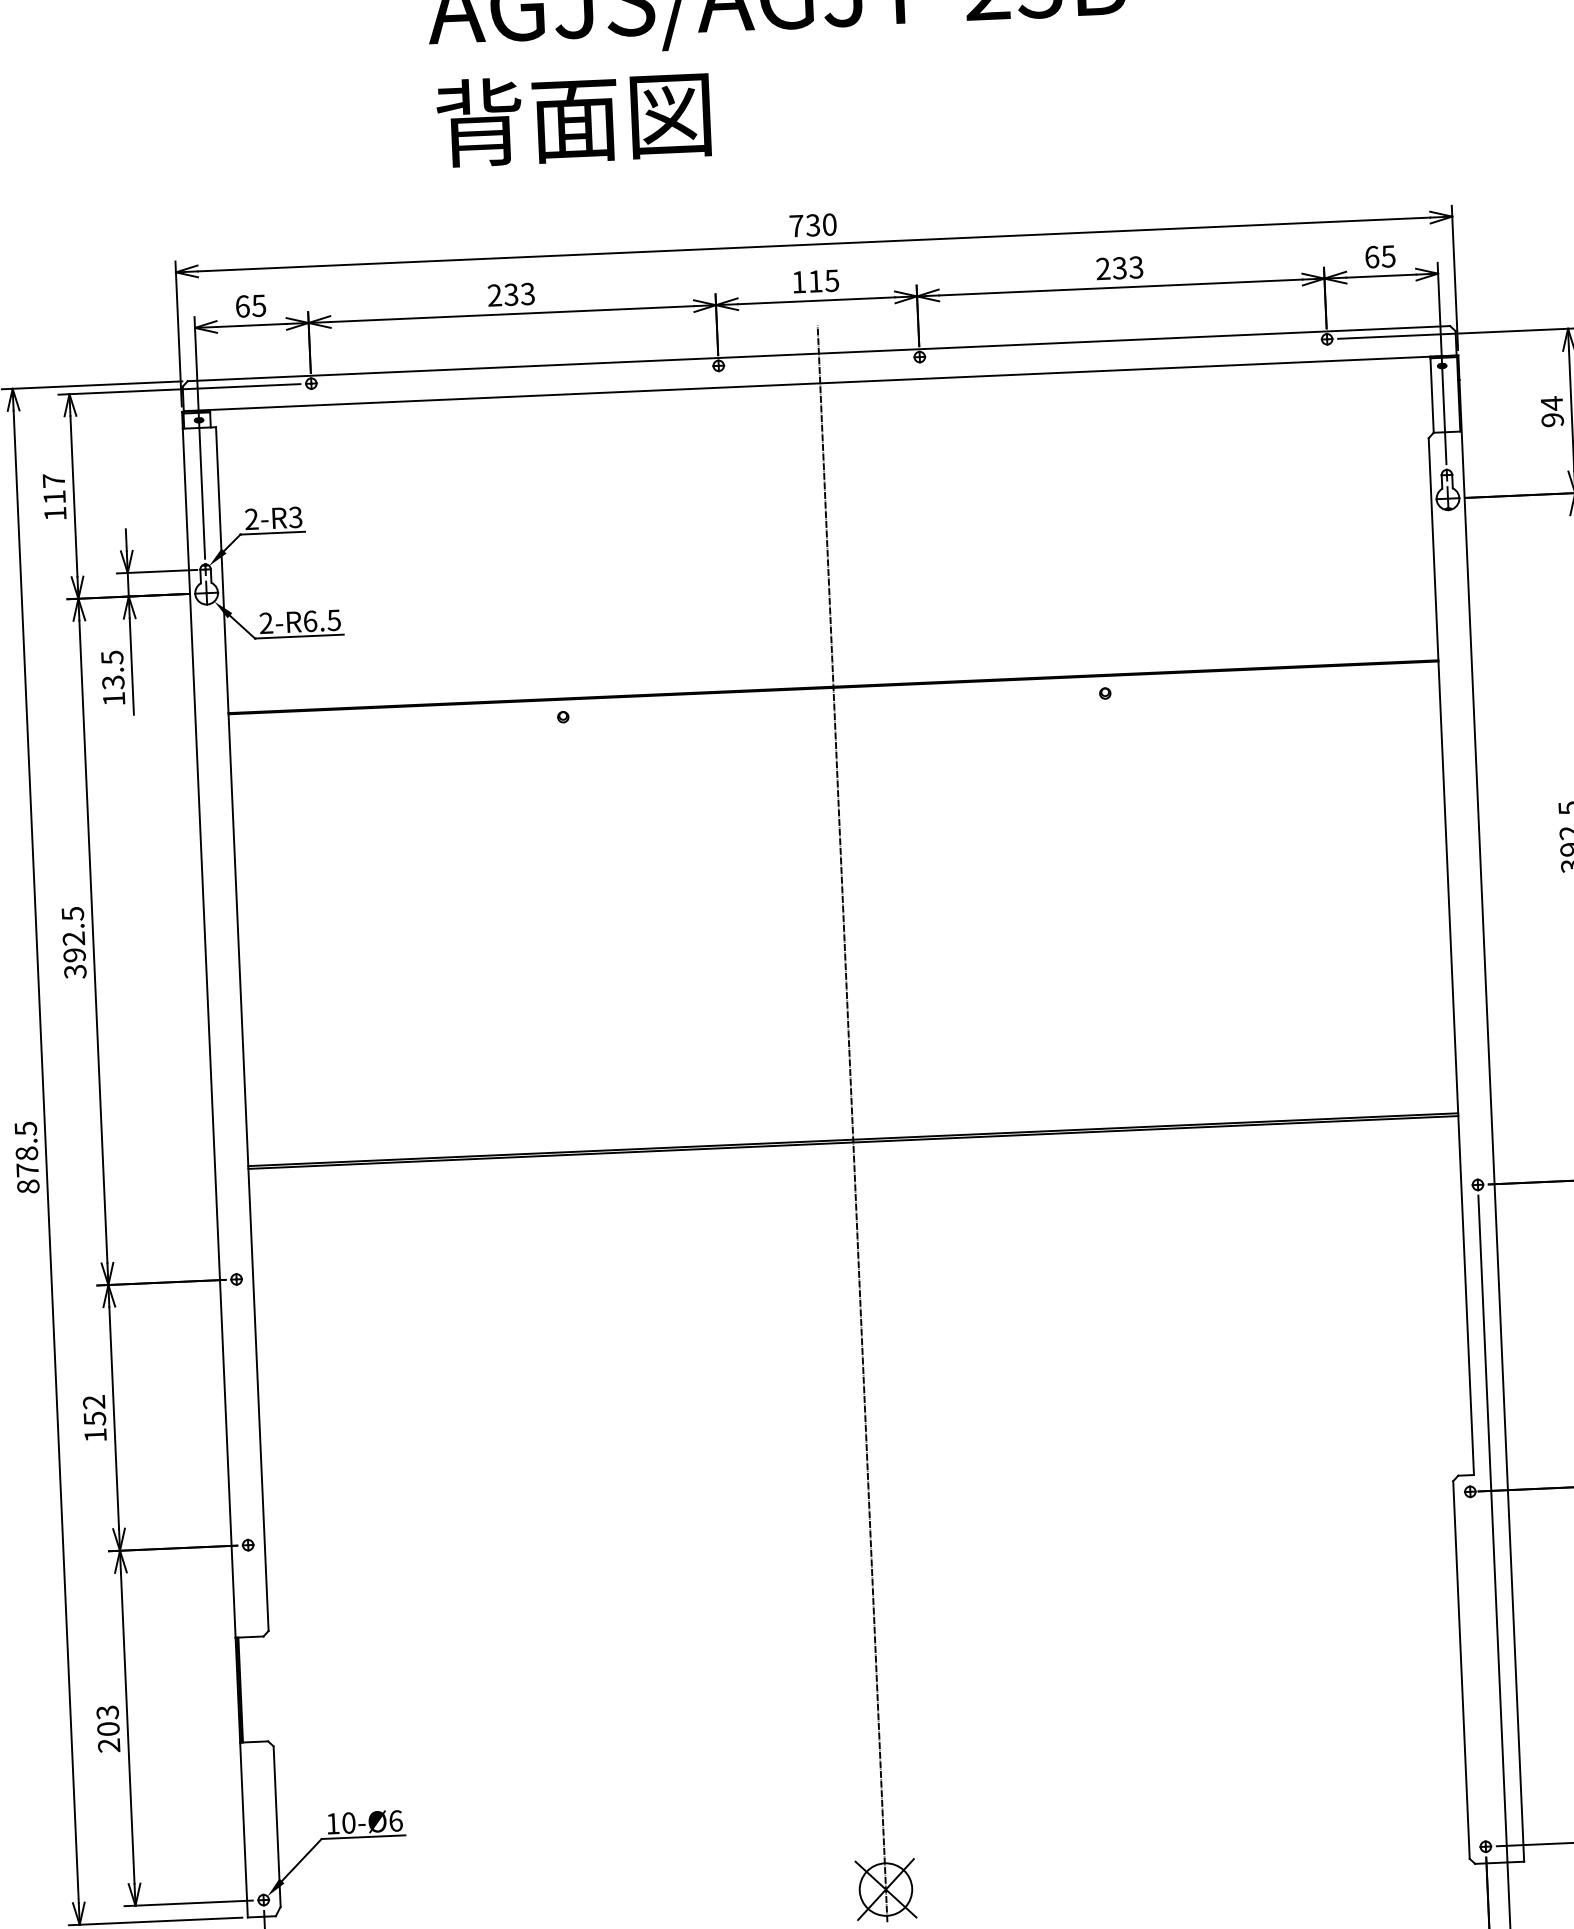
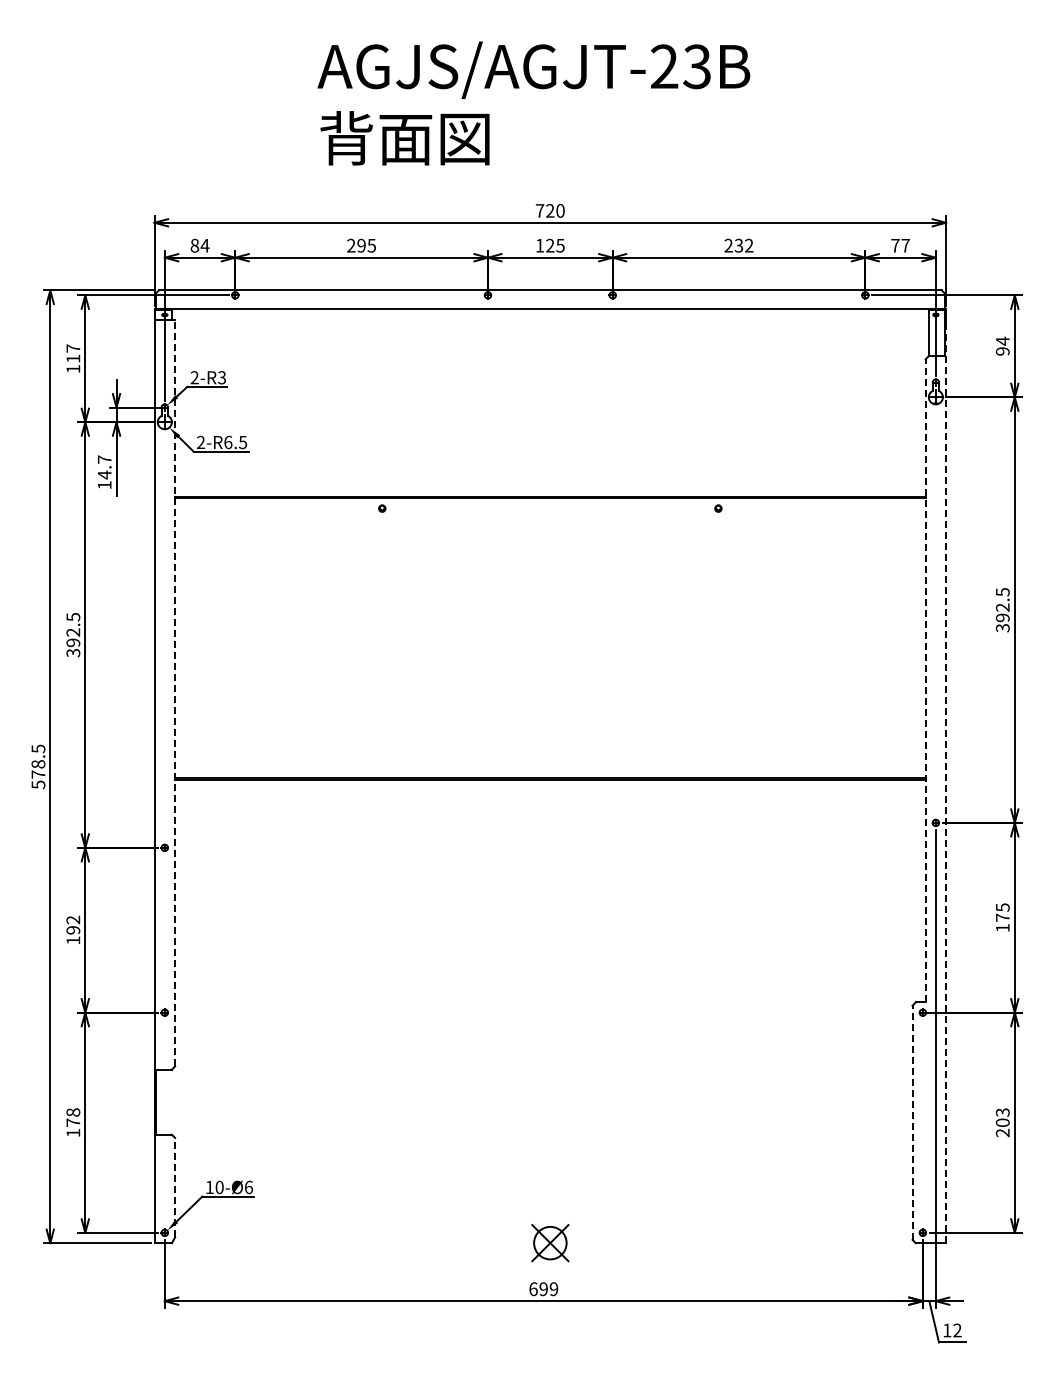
text: (813, 224) -> (550, 210), 730 -> 720
text: (1380, 256) -> (900, 245), 65 -> 77
text: (1136, 267) -> (749, 245), 233 -> 232
text: (815, 281) -> (550, 245), 115 -> 125
text: (519, 294) -> (366, 245), 233 -> 295
text: (250, 305) -> (199, 245), 65 -> 84
text: (112, 670) -> (104, 467), 13.5 -> 14.7
line: (1451, 956) -> (925, 680), solid -> dashed
line: (242, 1028) -> (175, 692), solid -> dashed
line: (1492, 1120) -> (946, 783), solid -> dashed
line: (852, 1124) -> (550, 768), removed
text: (28, 1186) -> (38, 784), 878.5 -> 578.5
text: (95, 1419) -> (73, 930), 152 -> 192
line: (1461, 1669) -> (912, 1122), solid -> dashed
text: (108, 1728) -> (73, 1122), 203 -> 178
line: (277, 1826) -> (175, 1187), solid -> dashed

